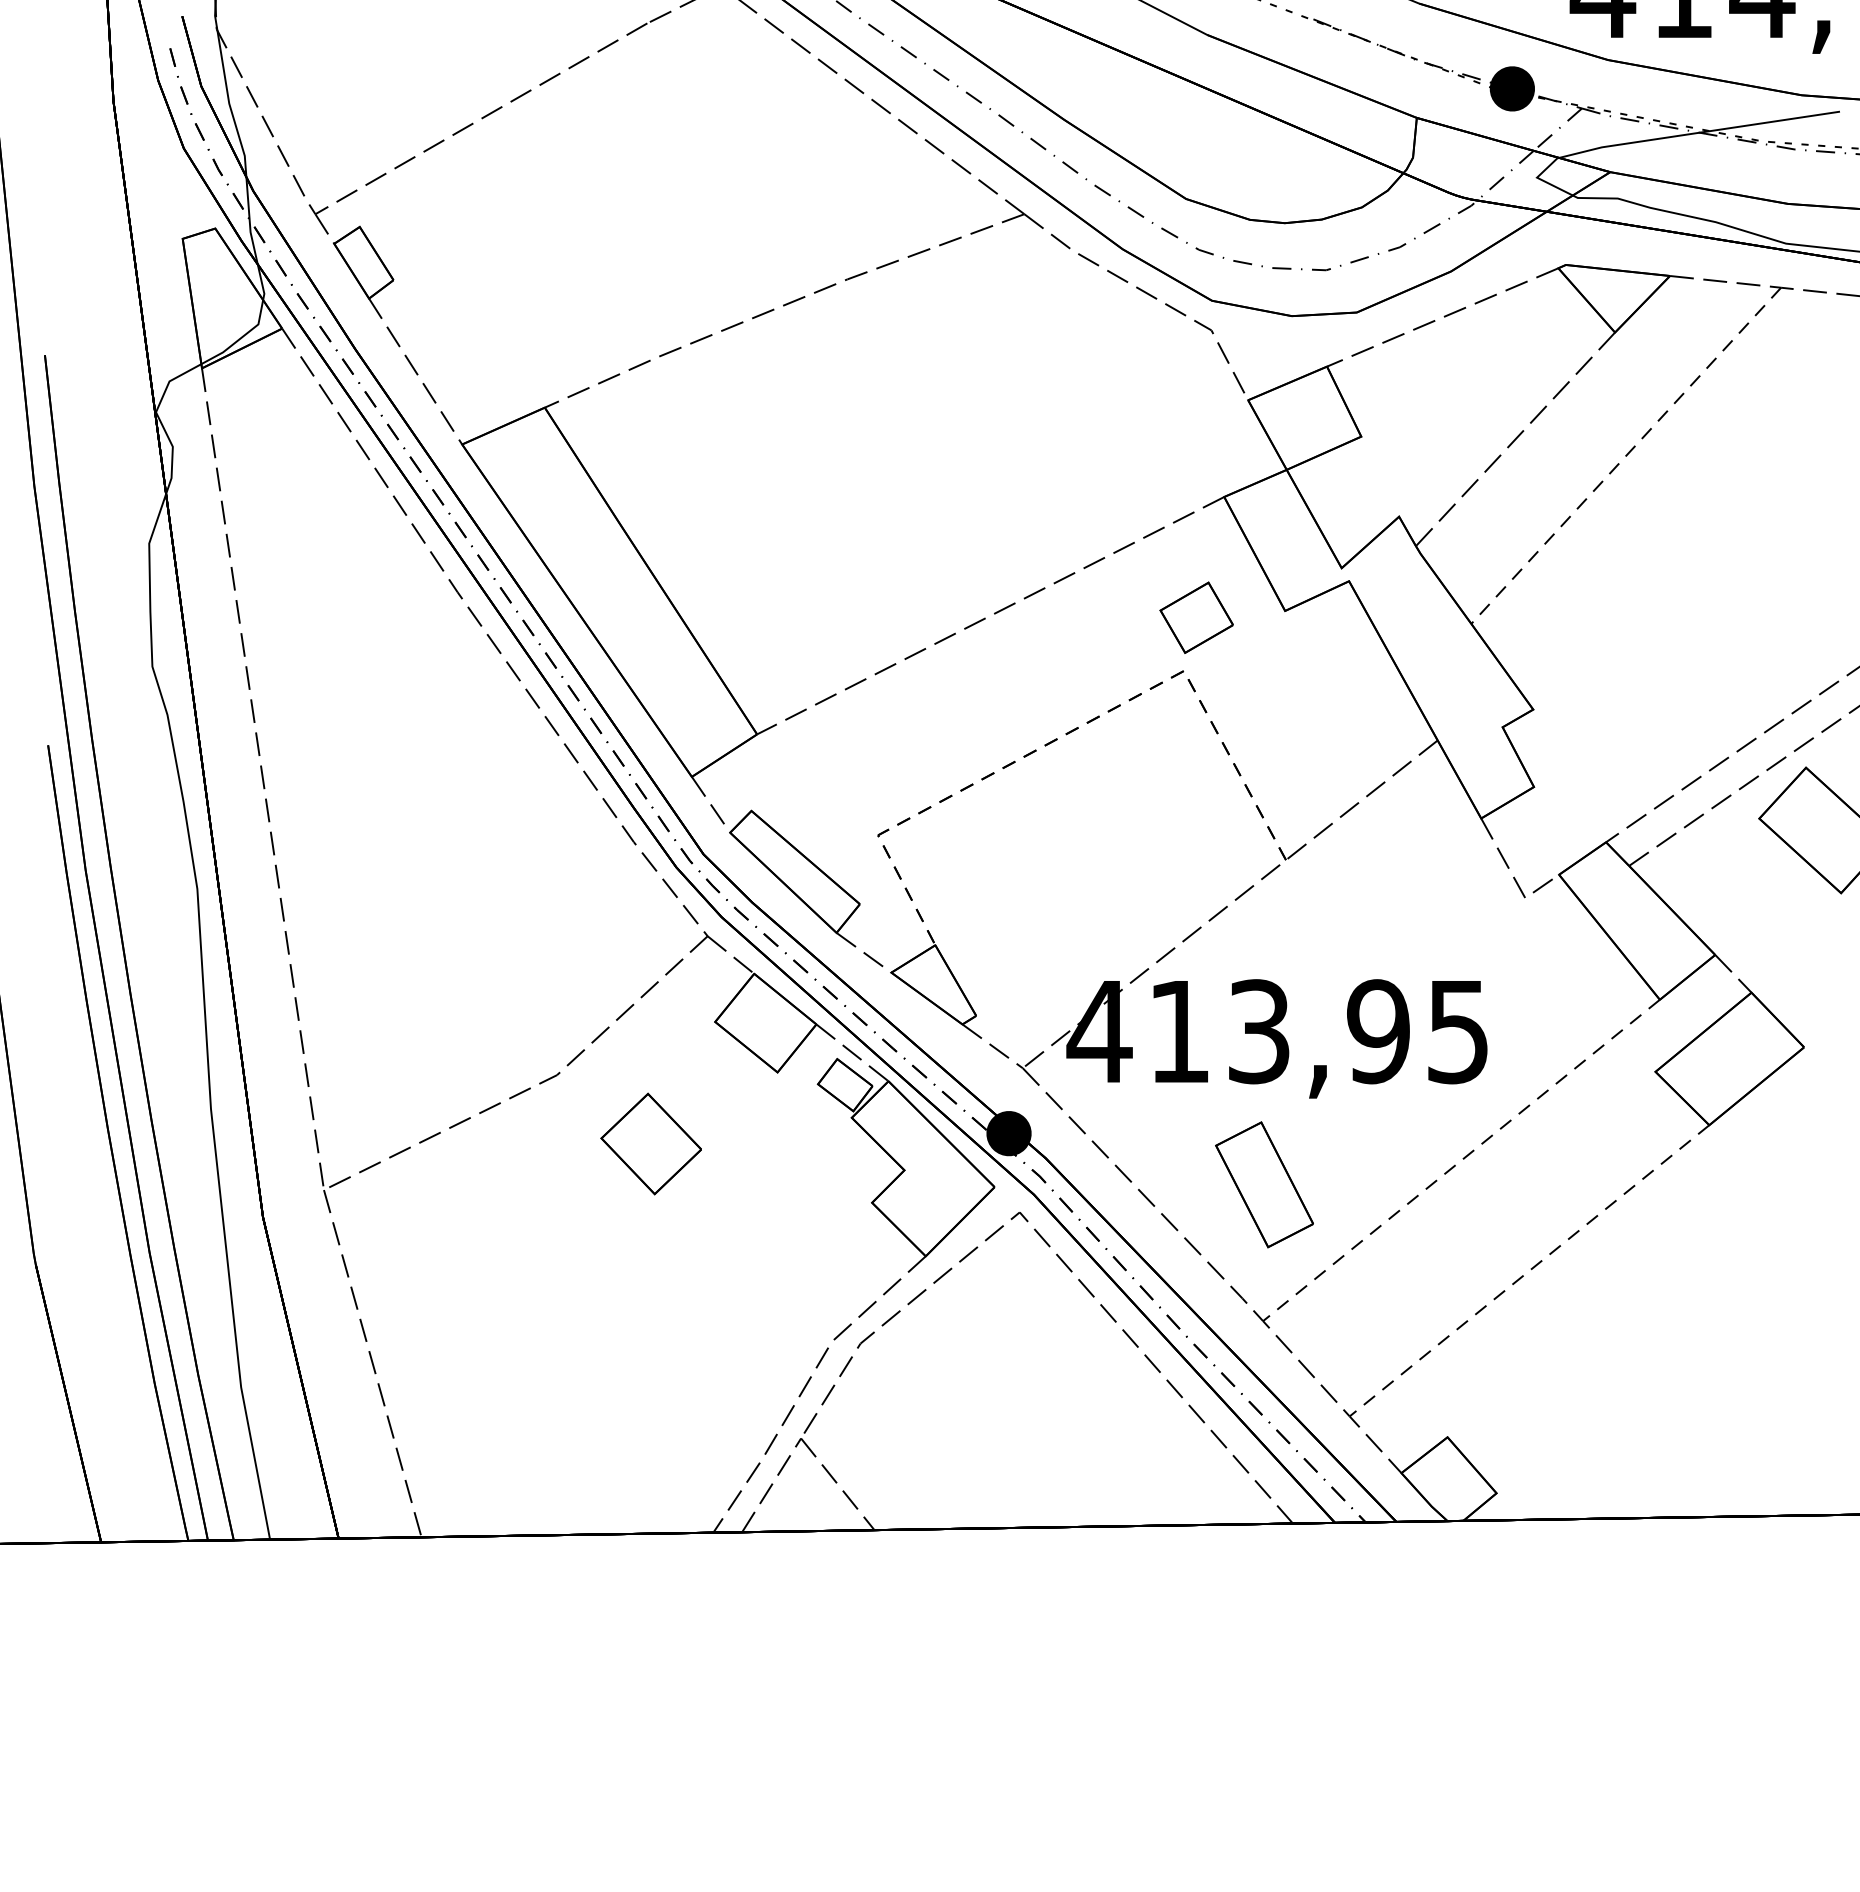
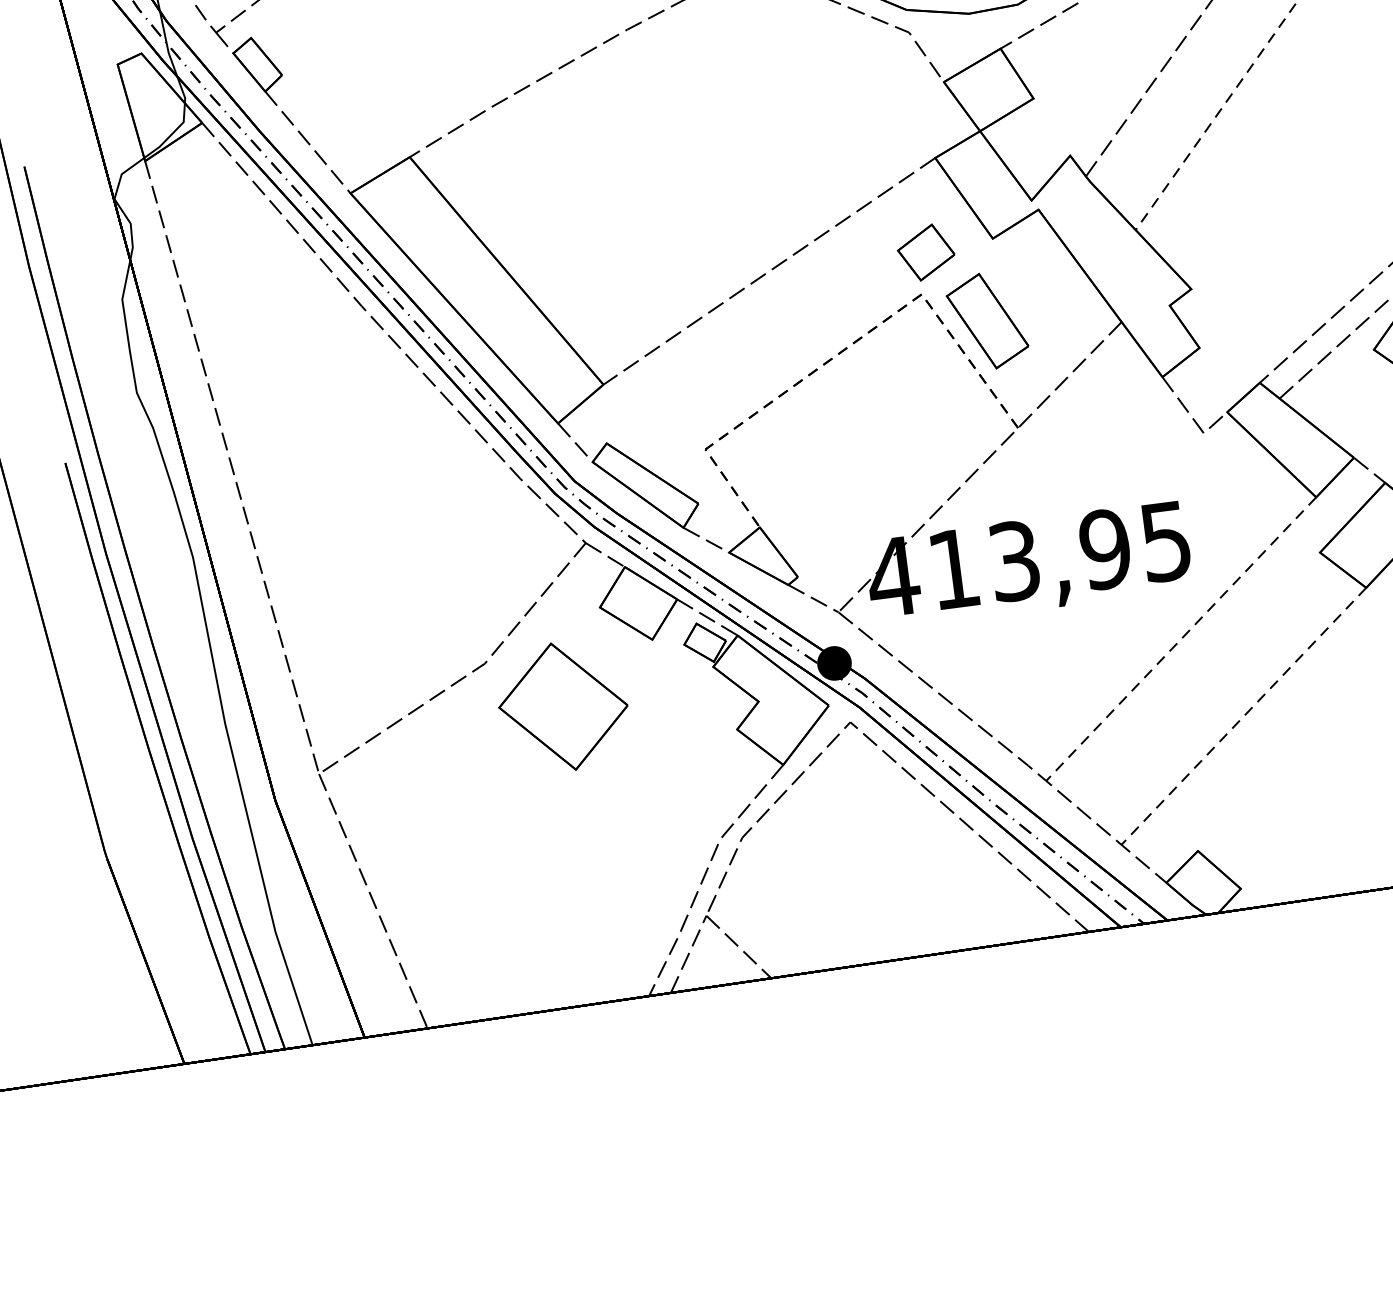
part: (651, 1143) -> (563, 706), size x1.67
part: (1264, 1184) -> (987, 320), moved

